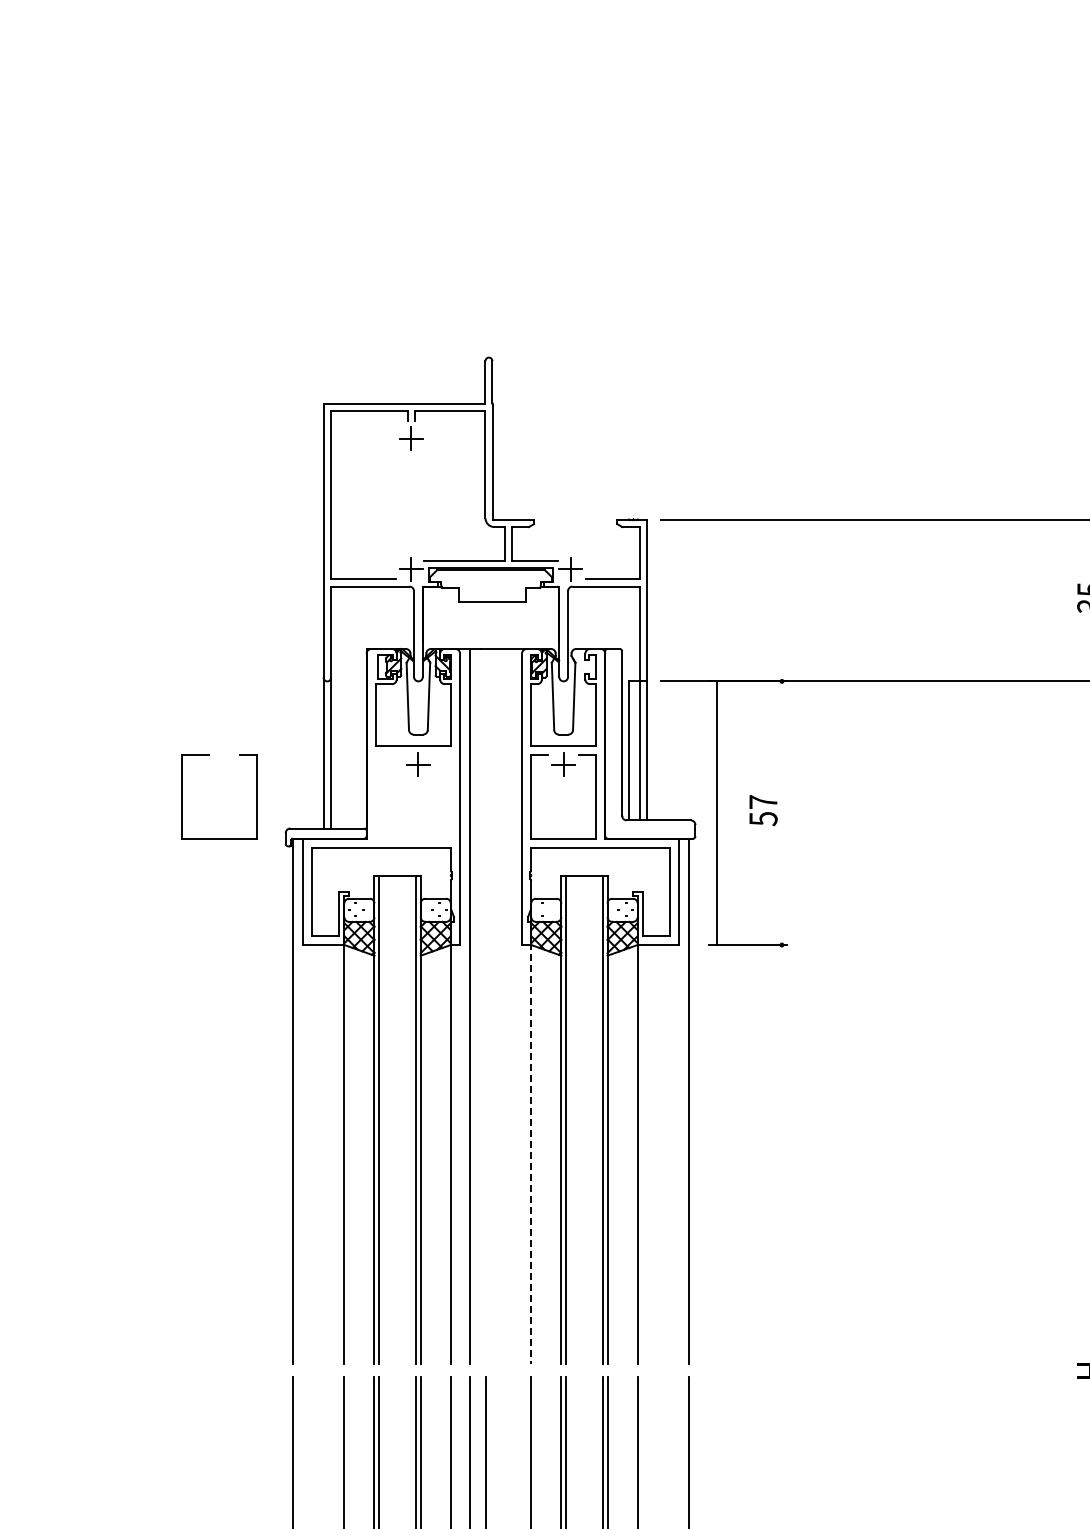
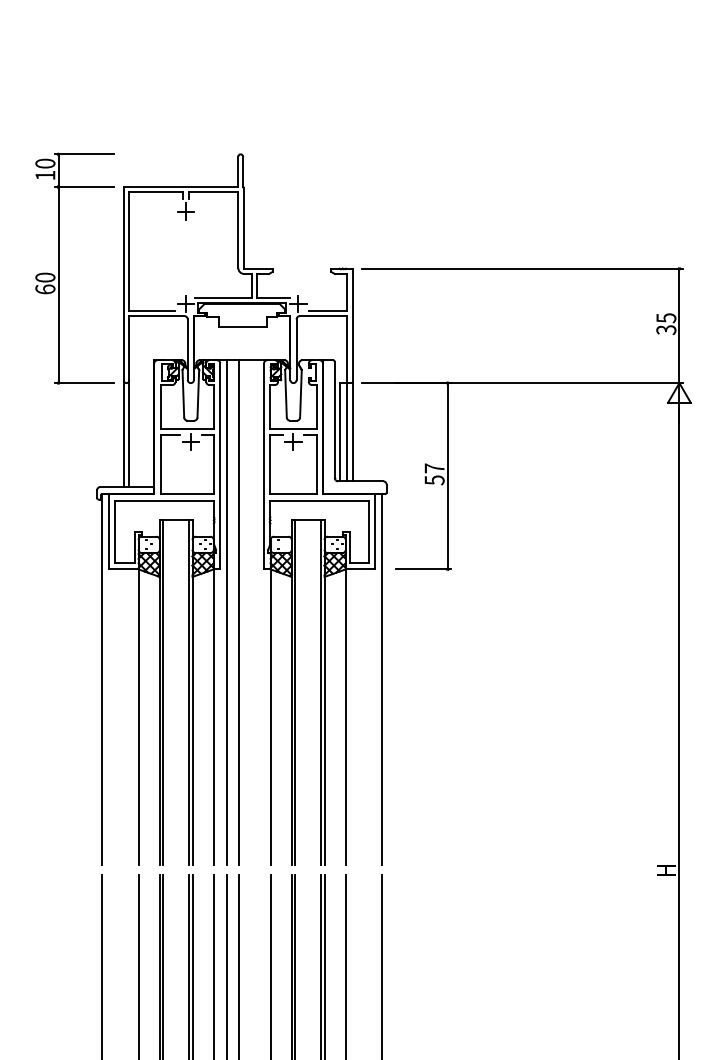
part: (231, 519) -> (58, 268), added
part: (182, 796) -> (161, 464), moved
line: (716, 813) -> (447, 476), moved
line: (486, 1006) -> (238, 612), added
line: (531, 1153) -> (270, 716), dashed -> solid

